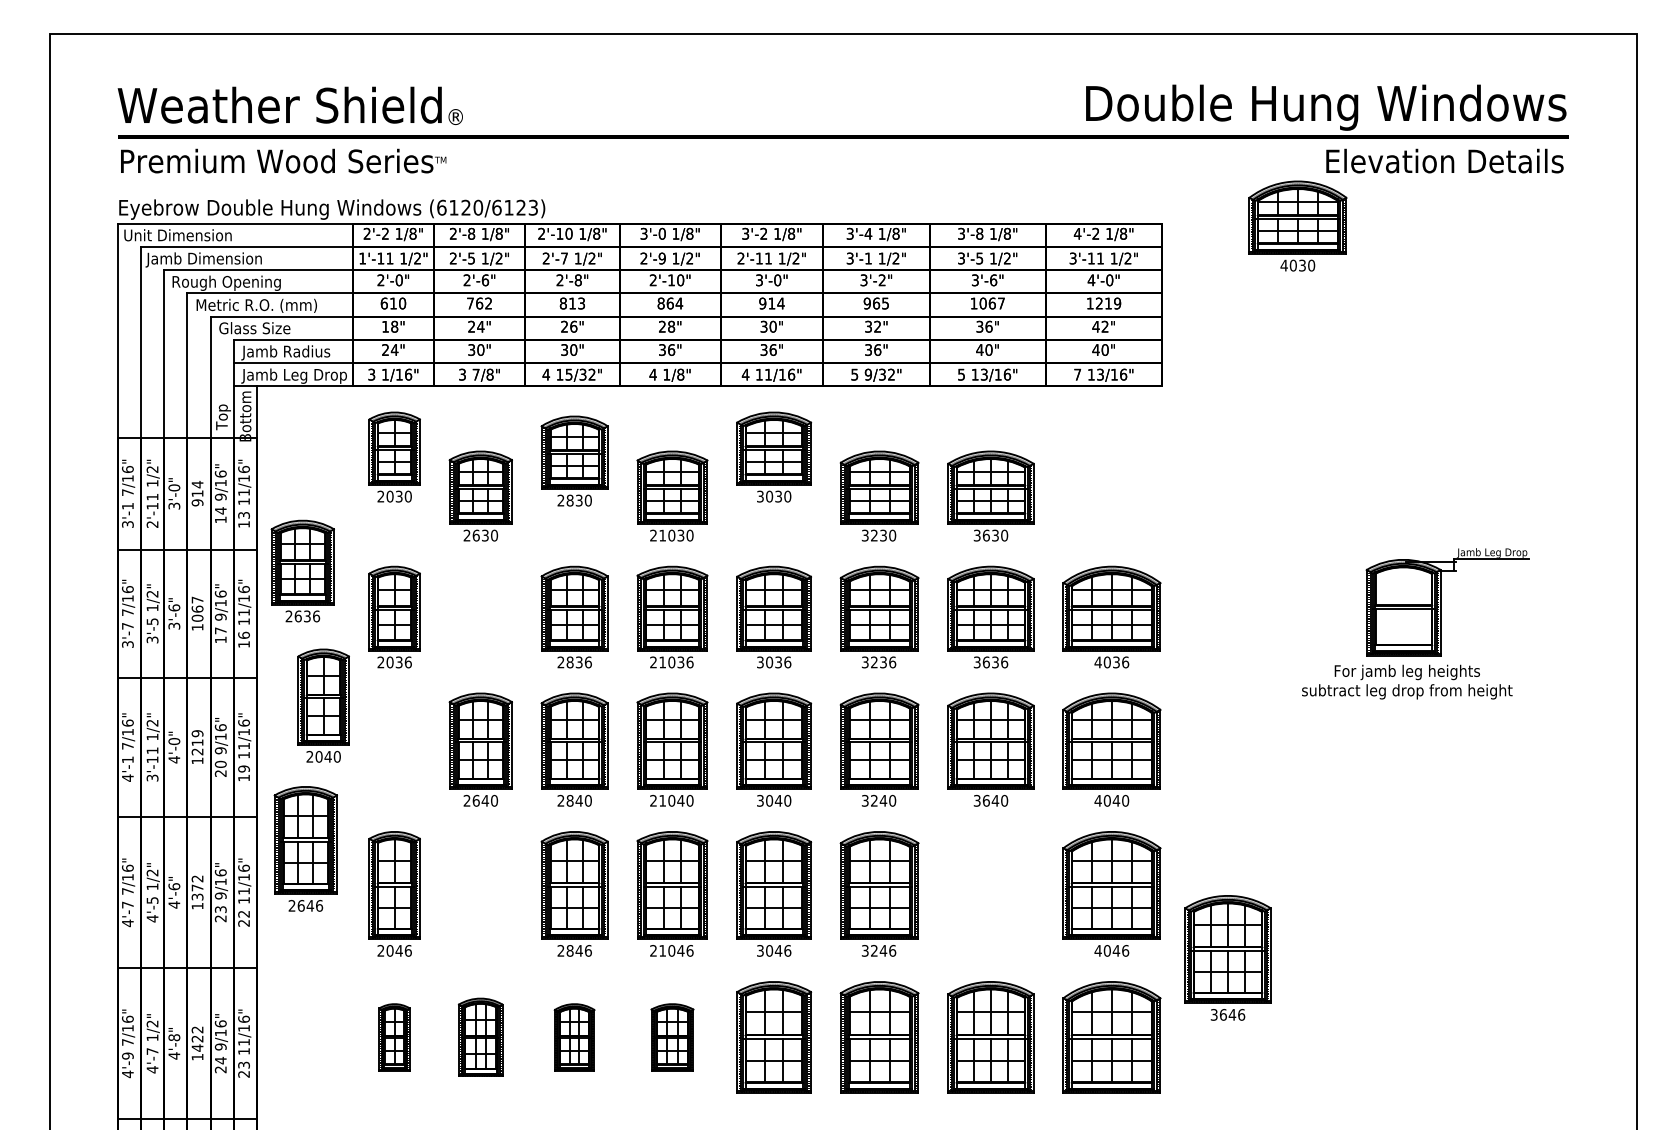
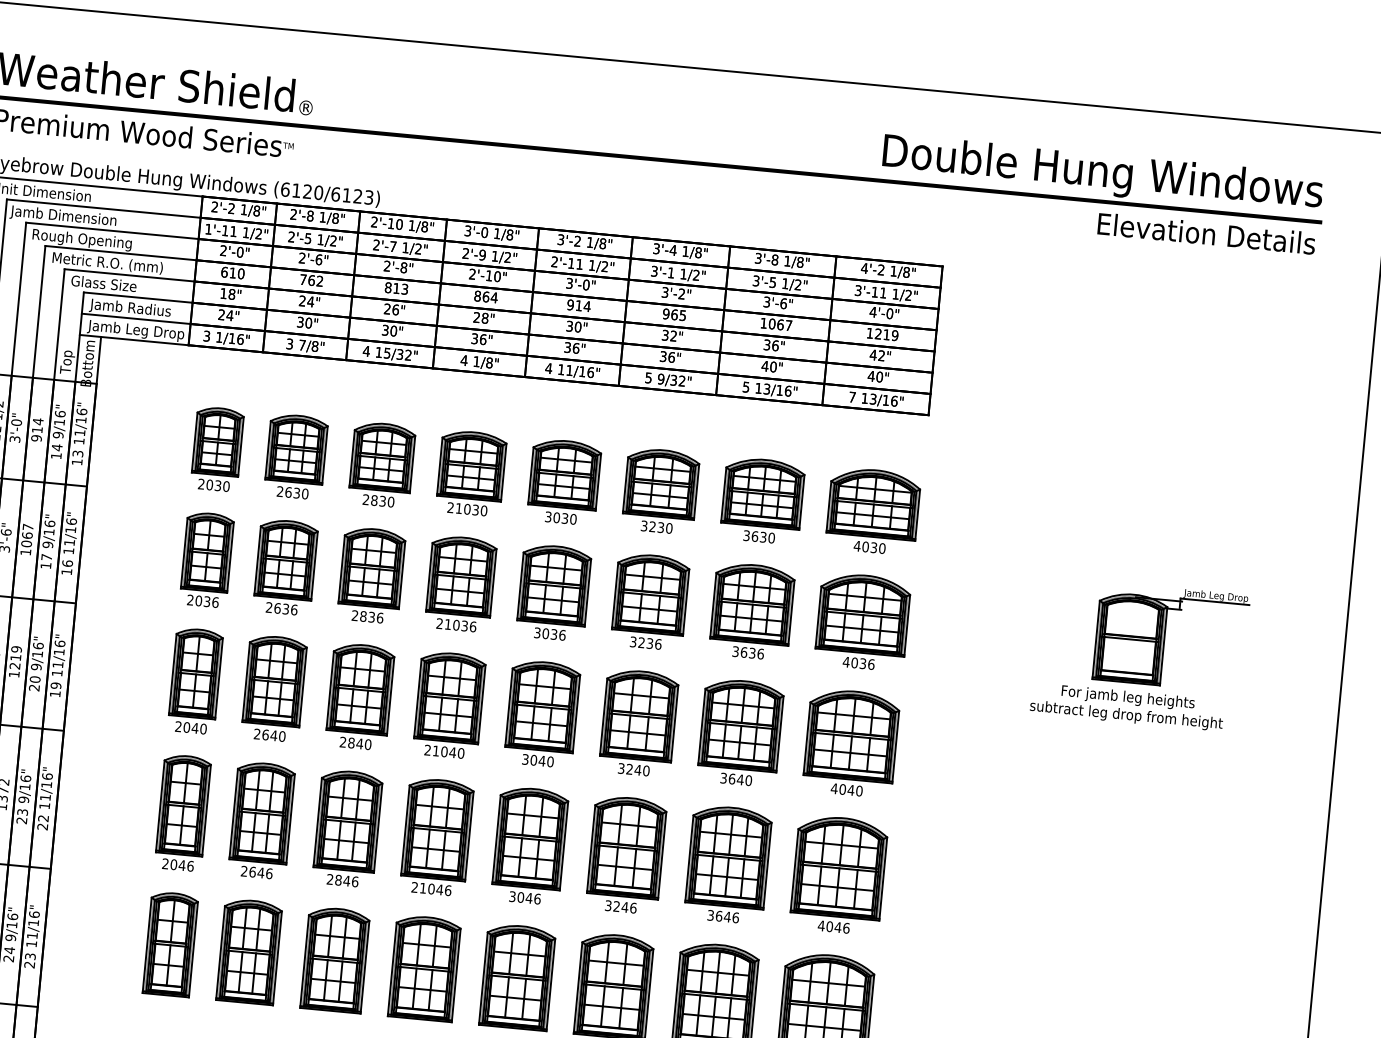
part: (1297, 225) -> (872, 510), moved
part: (394, 456) -> (217, 448), moved
part: (773, 456) -> (563, 481), moved
part: (574, 460) -> (381, 464), moved
part: (302, 570) -> (285, 566), moved
part: (323, 705) -> (195, 680), moved
part: (305, 848) -> (261, 820), moved
part: (1227, 957) -> (727, 864), moved
part: (394, 1037) -> (170, 944), size x1.67
part: (480, 1037) -> (249, 951), size x1.43
part: (574, 1037) -> (335, 959), size x1.67
part: (672, 1037) -> (424, 968), size x1.67

